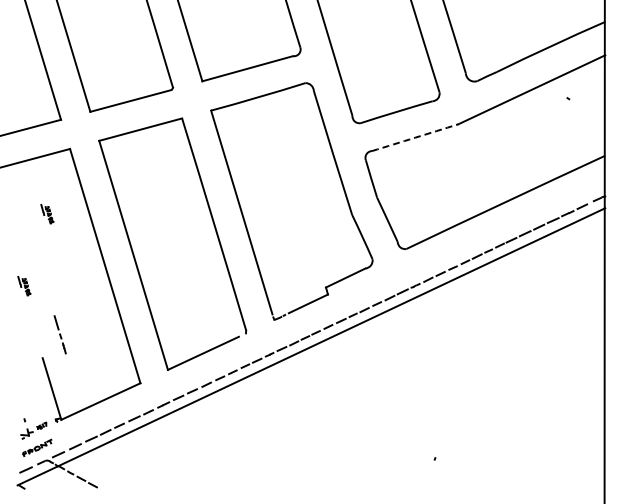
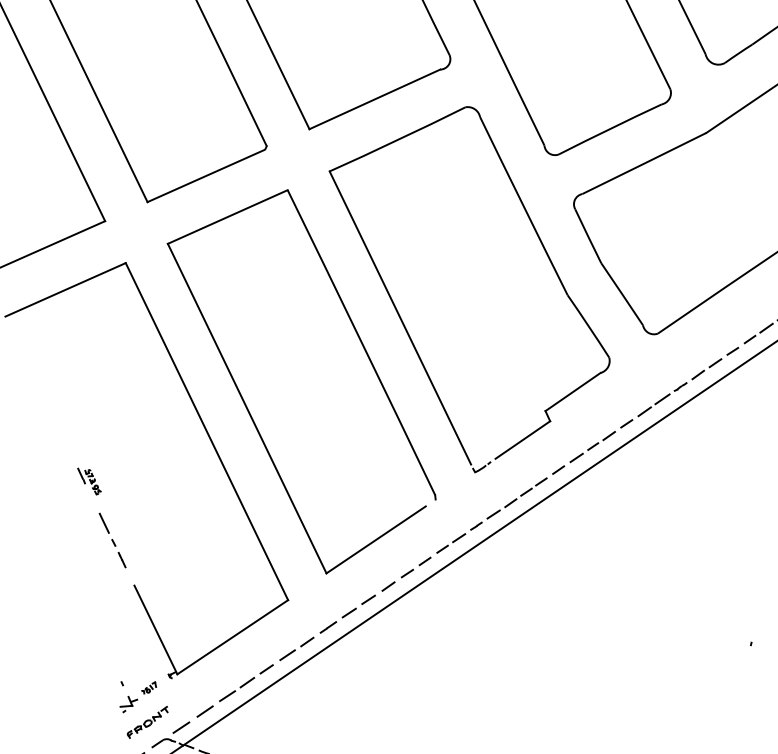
arc: (415, 137) -> (644, 163), dashed -> solid
part: (47, 214) -> (107, 367), removed
line: (59, 334) -> (111, 540), moved

